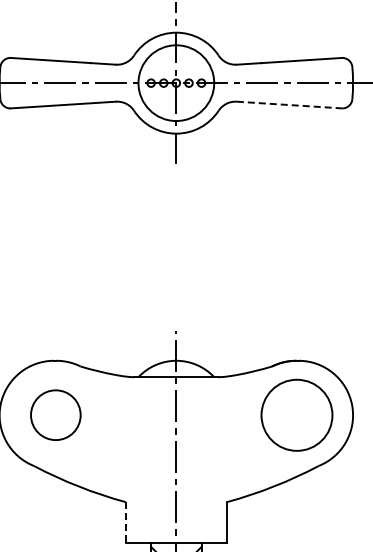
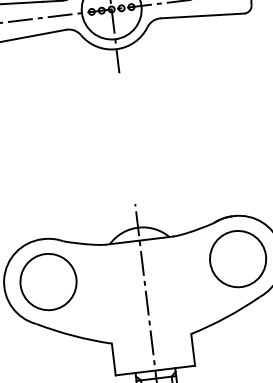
line: (289, 105) -> (202, 16), dashed -> solid
part: (55, 414) -> (48, 281), size x1.43
line: (125, 522) -> (113, 359), dashed -> solid

